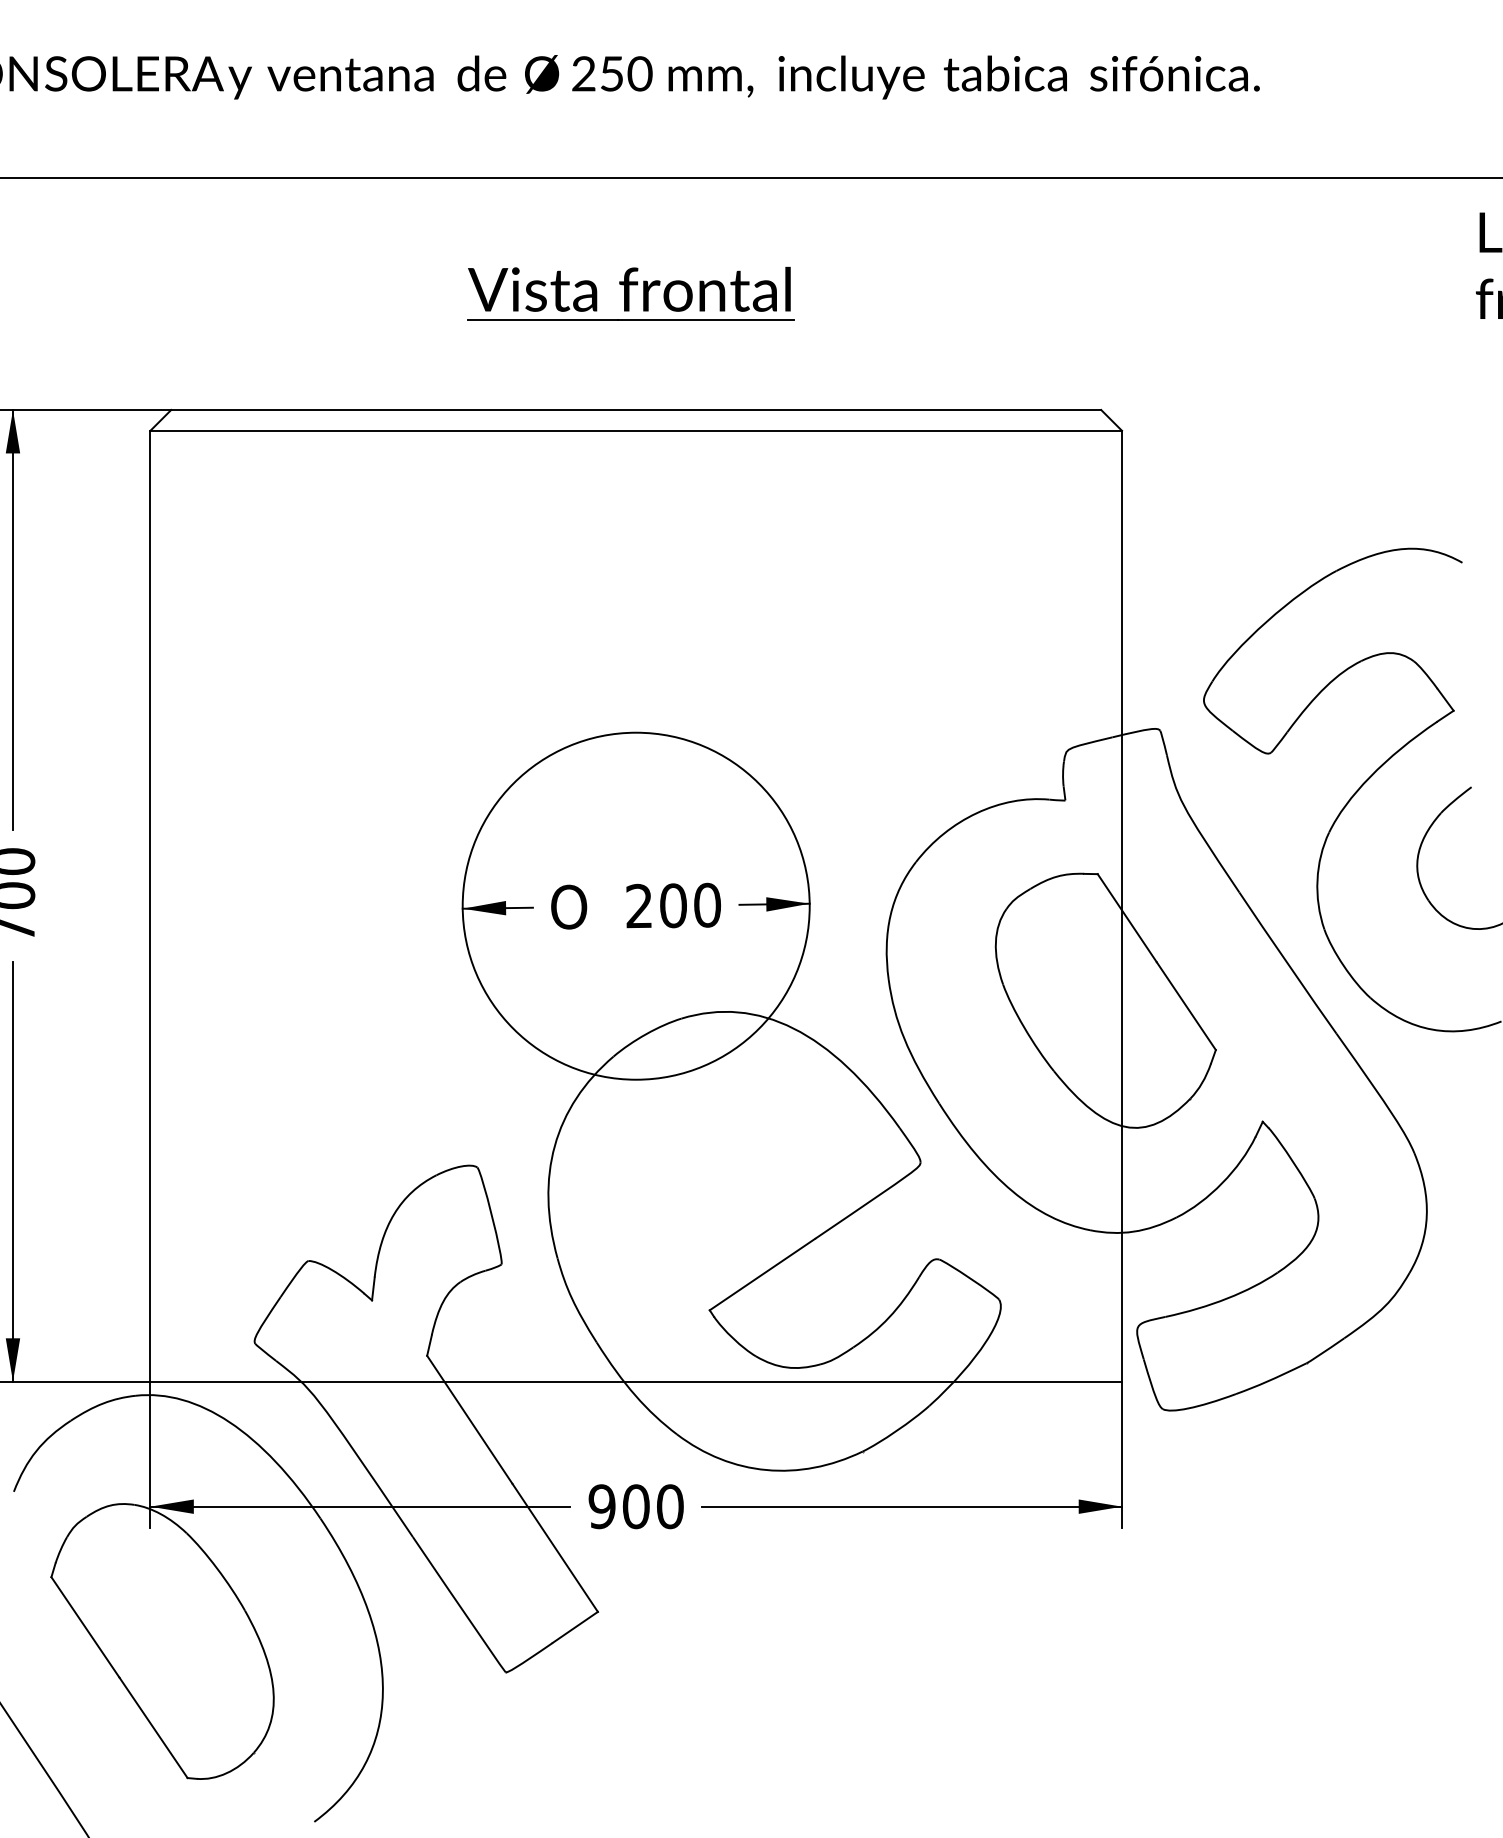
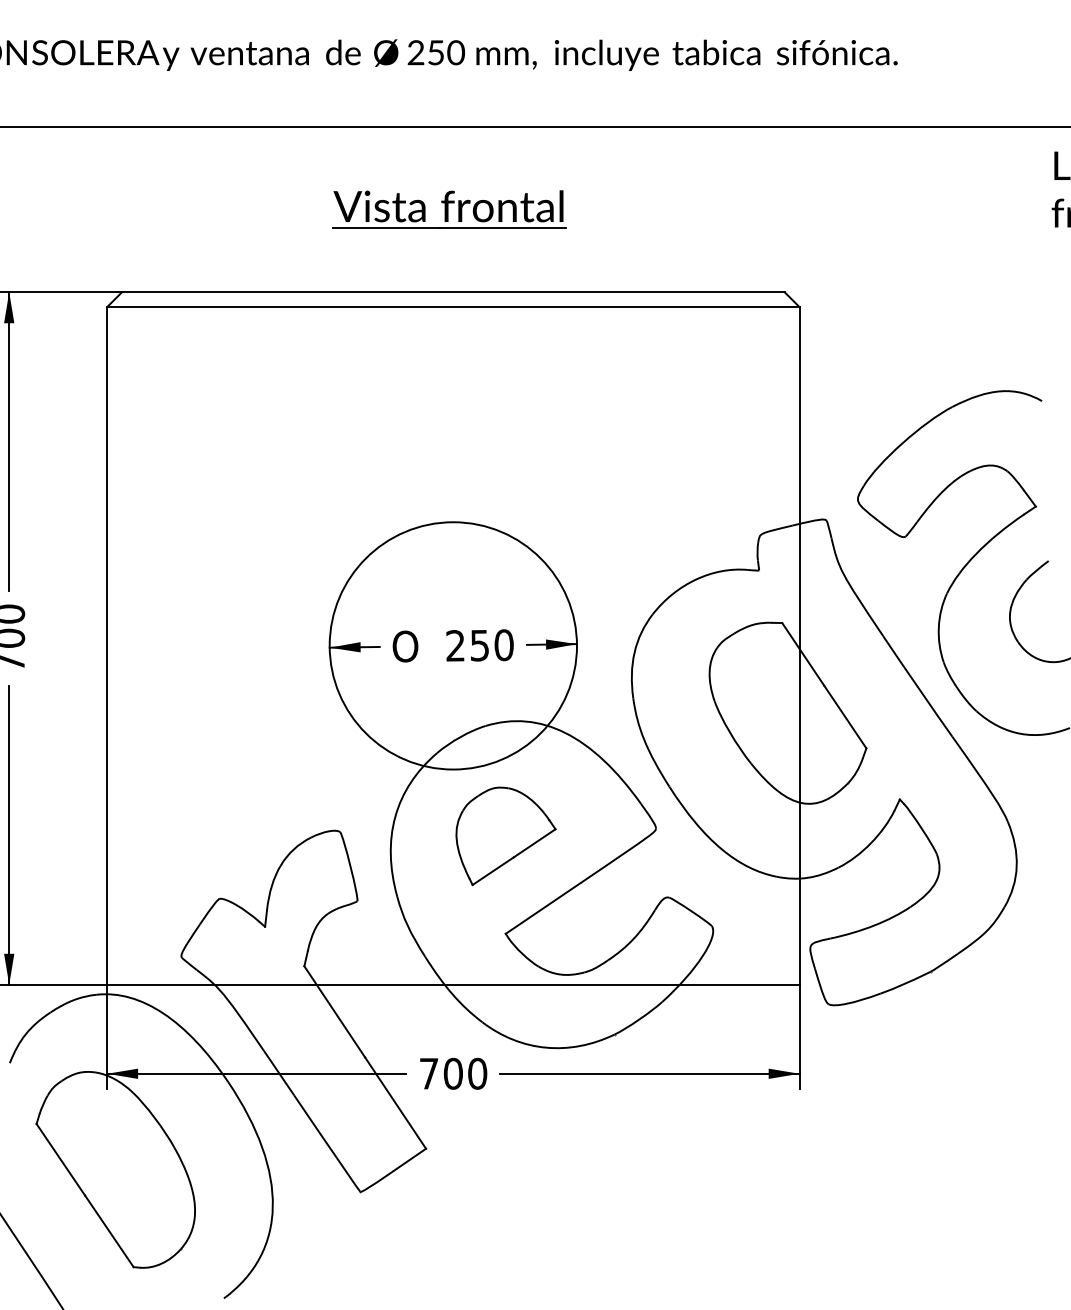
text: (672, 905) -> (479, 645), 200 -> 250
part: (709, 1173) -> (505, 836), added
text: (601, 1506) -> (428, 1073), 900 -> 700

